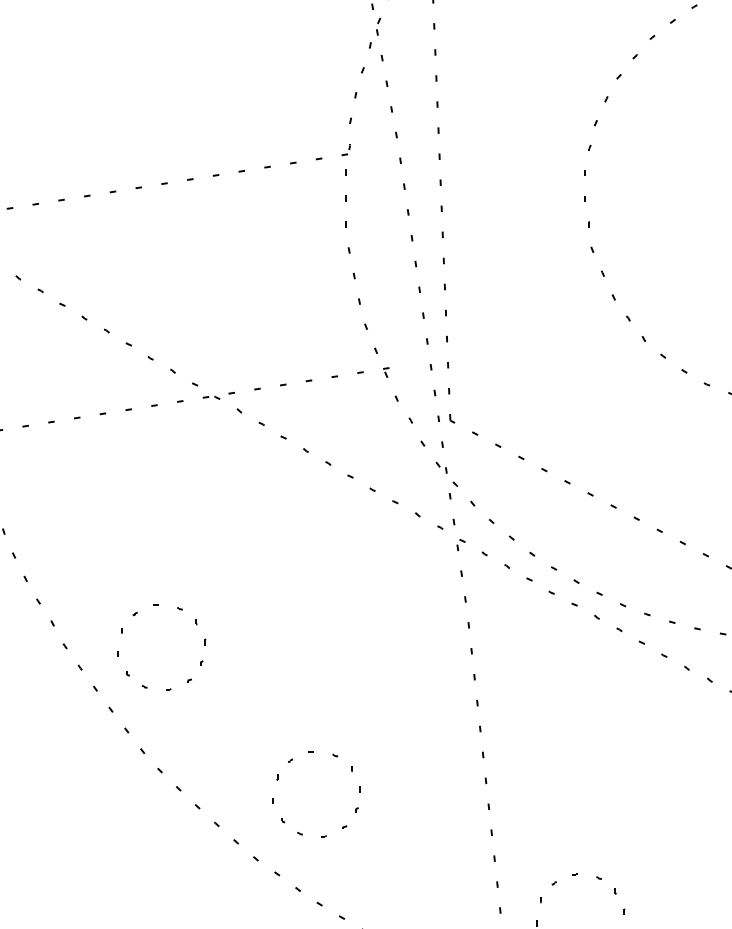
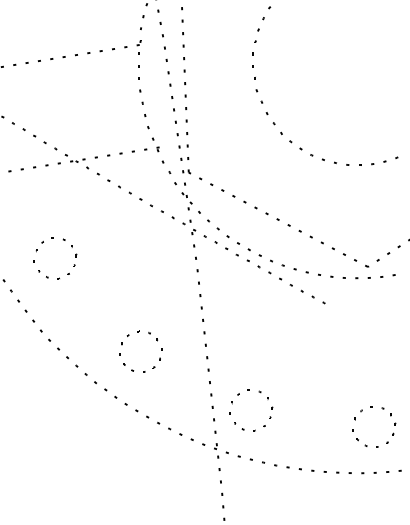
part: (199, 660) -> (73, 264), moved
part: (278, 781) -> (122, 345), moved

